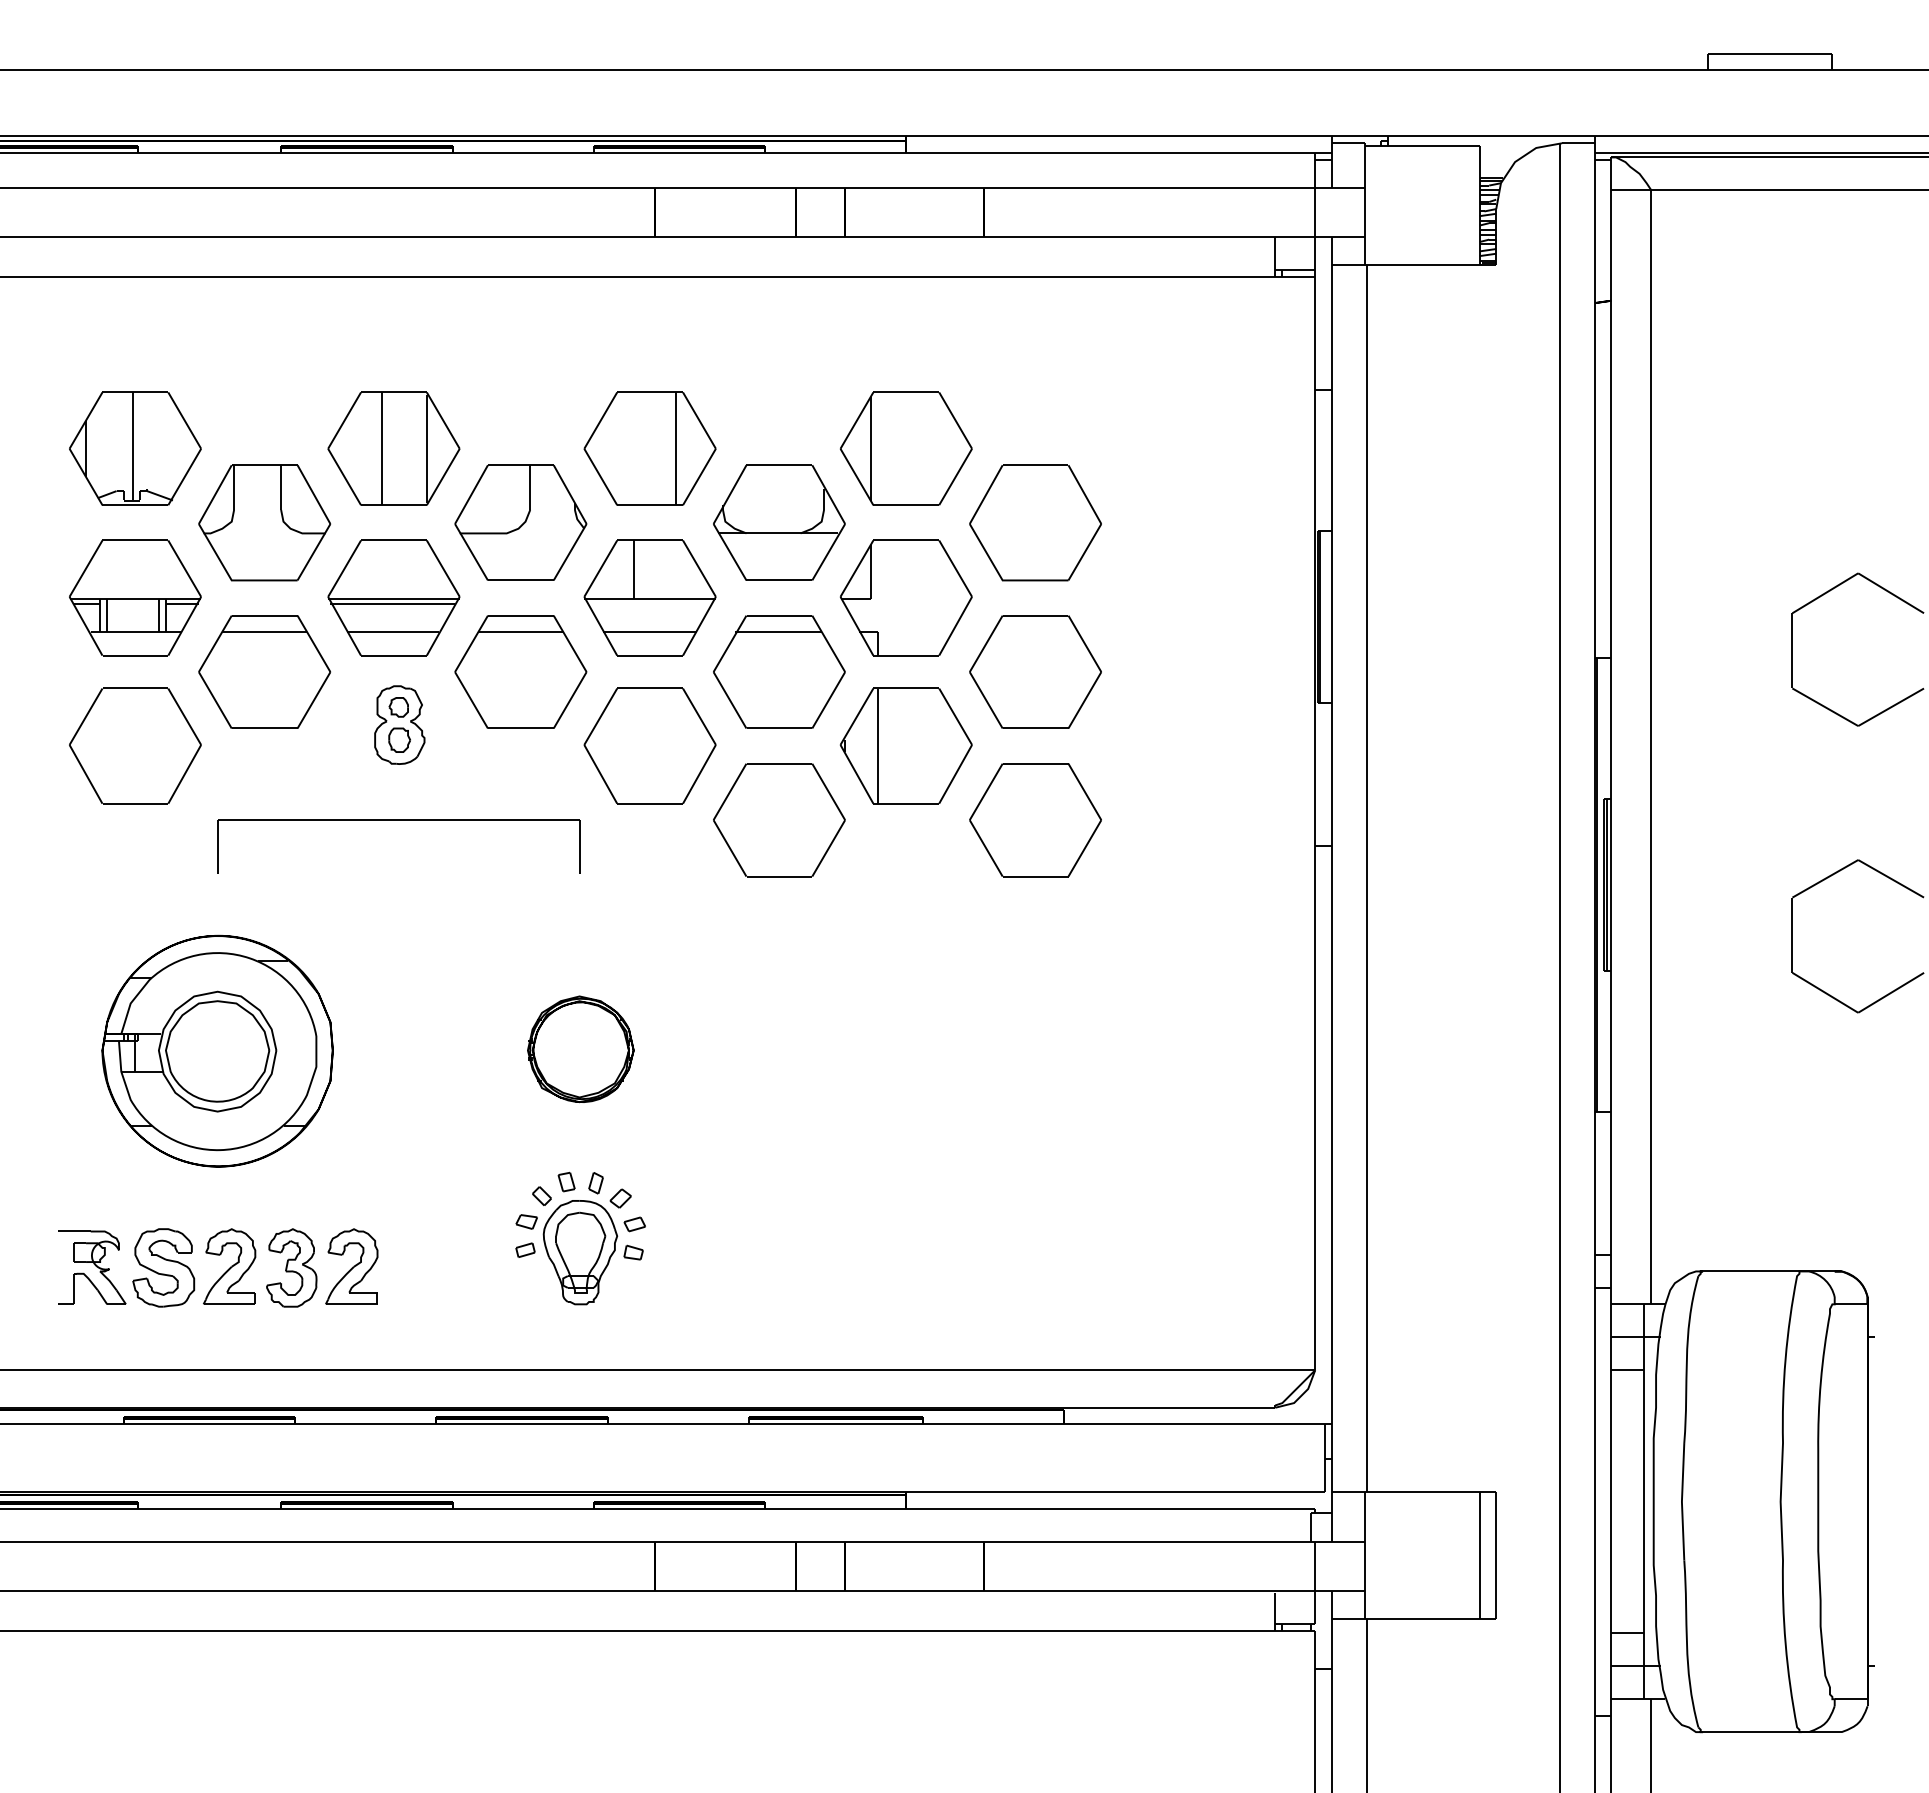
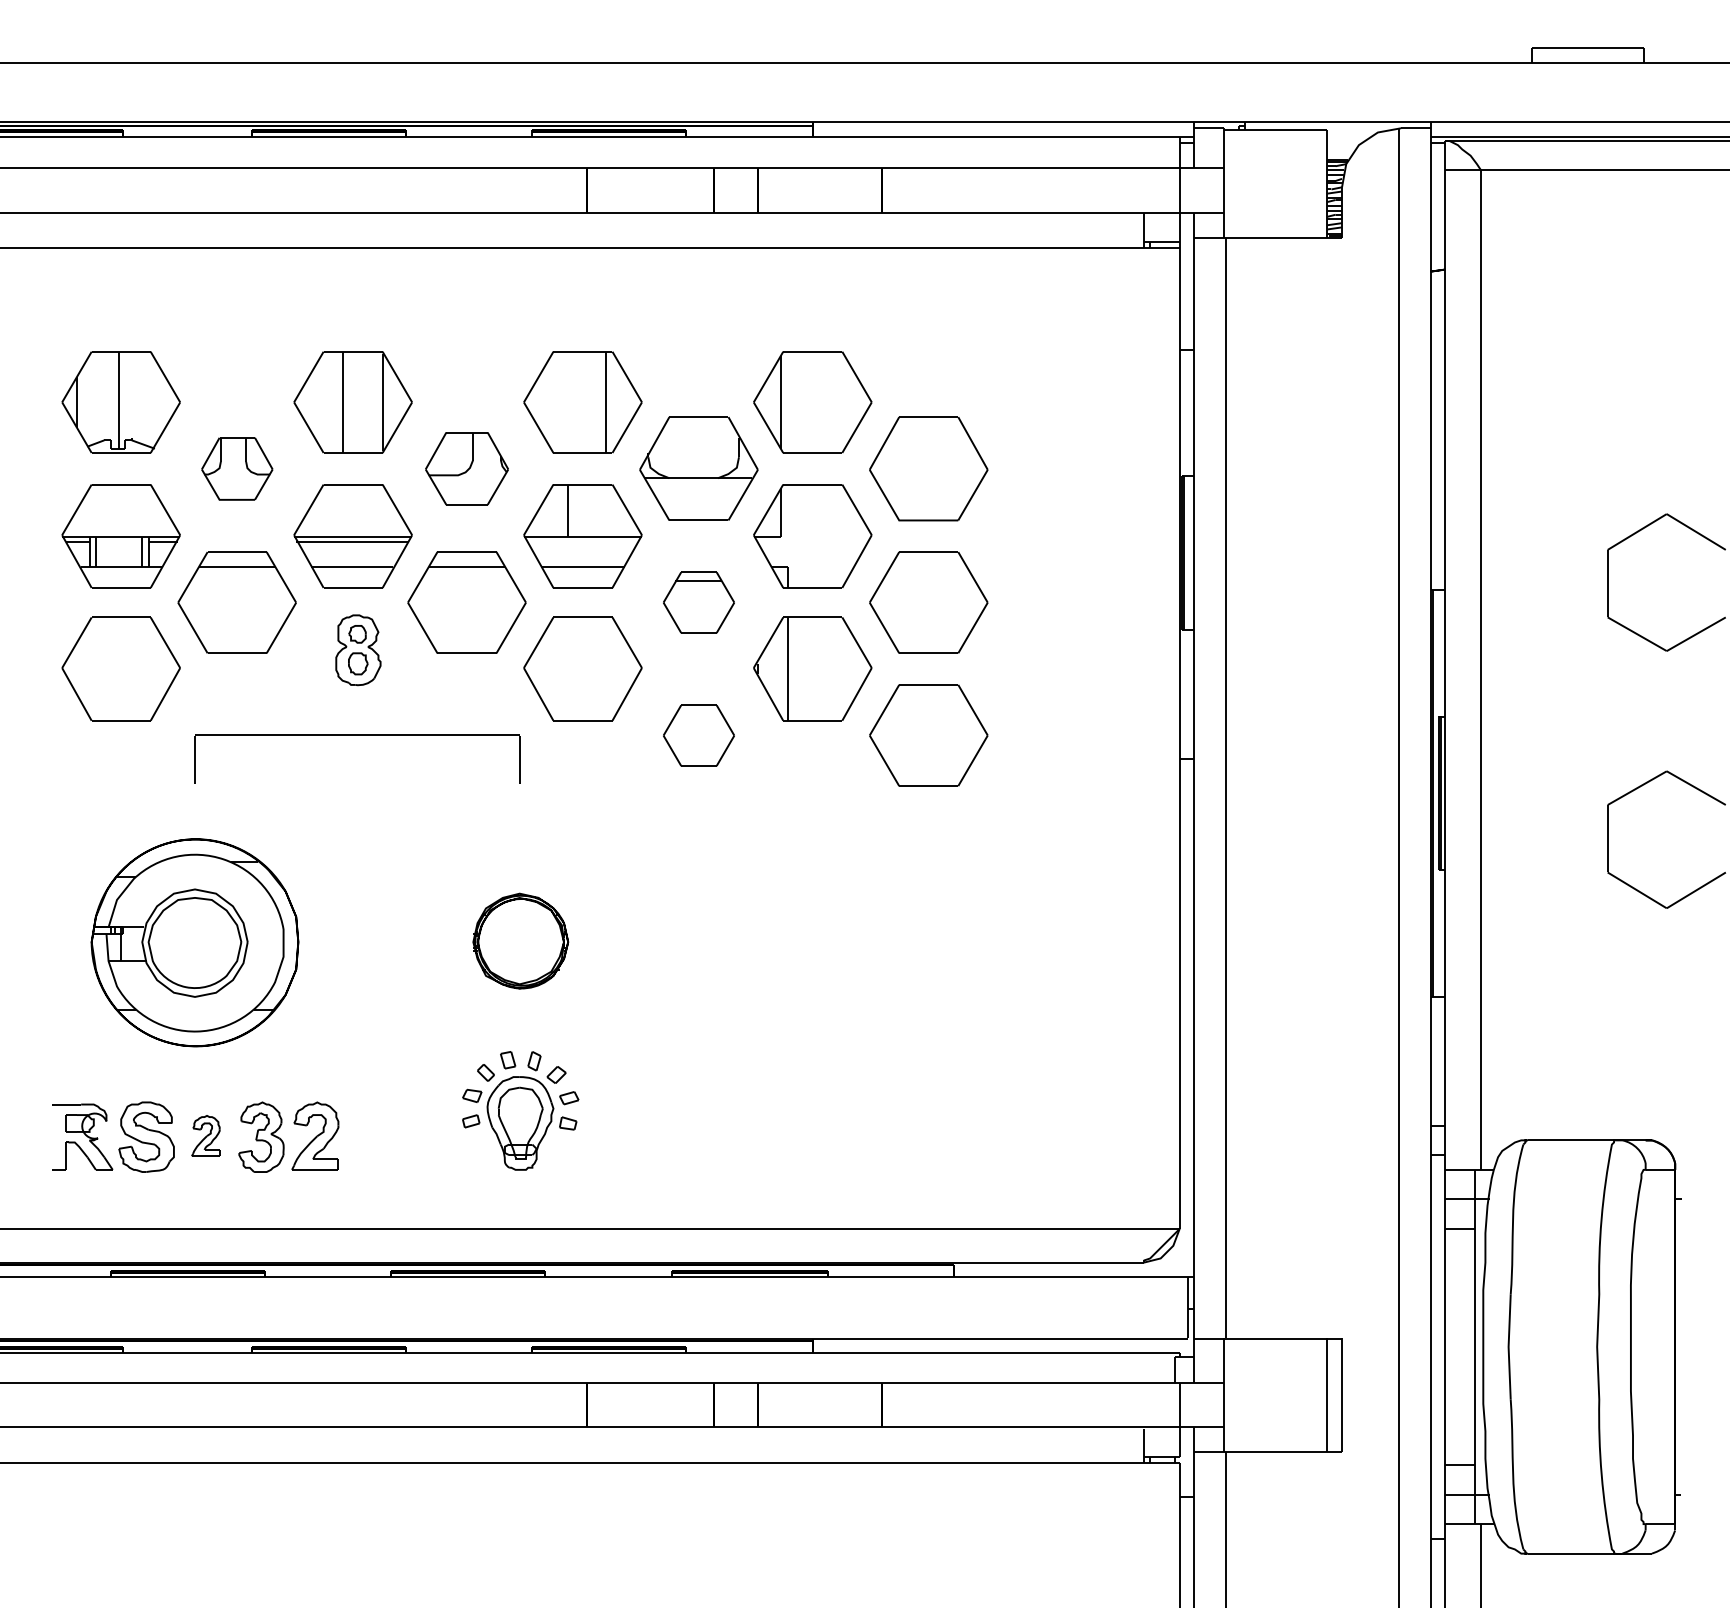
part: (264, 522) -> (237, 468), size x0.6
part: (520, 522) -> (466, 468), size x0.7
part: (779, 671) -> (699, 602), size x0.6
part: (779, 820) -> (699, 735), size x0.6
part: (229, 1266) -> (205, 1135), size x0.6

